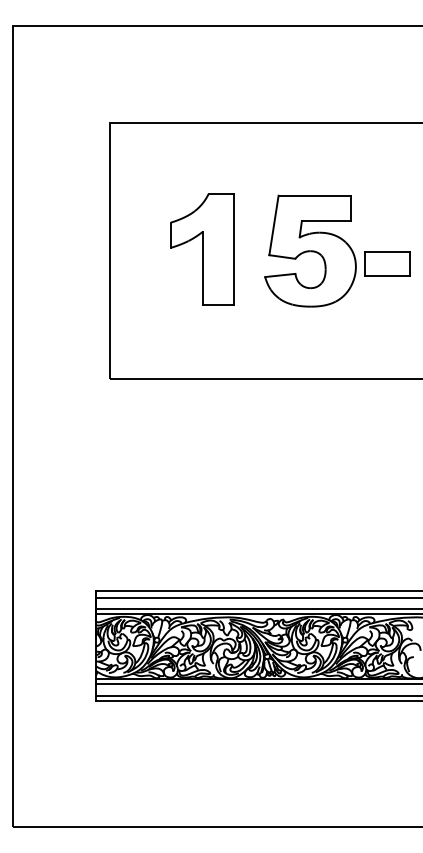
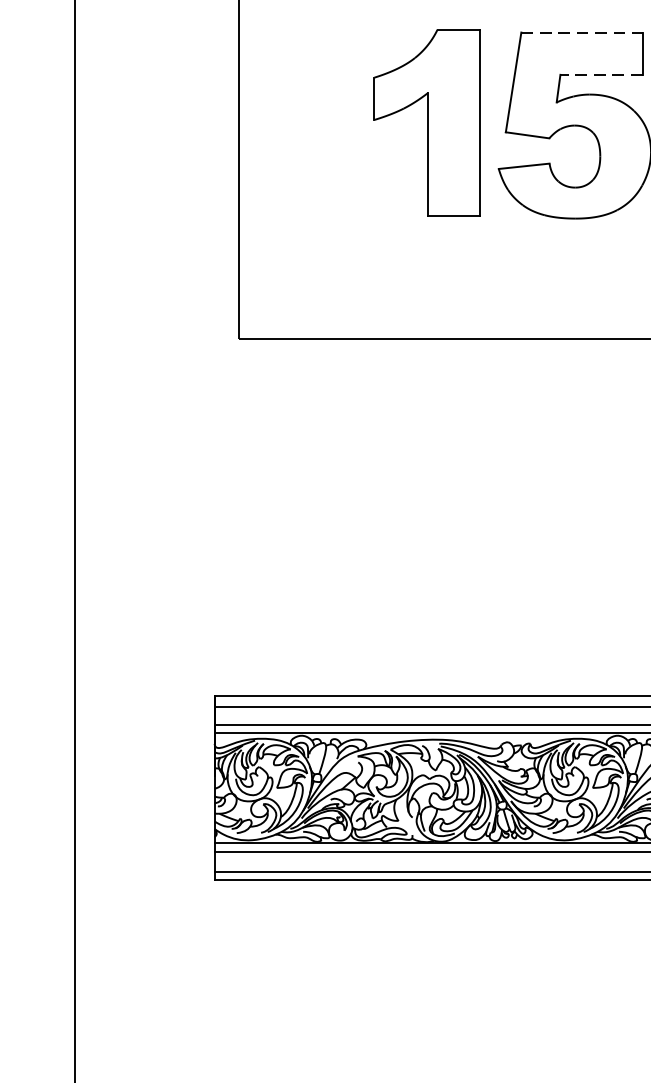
line: (315, 195) -> (583, 32), solid -> dashed
line: (325, 220) -> (600, 74), solid -> dashed
part: (202, 249) -> (427, 122), moved

